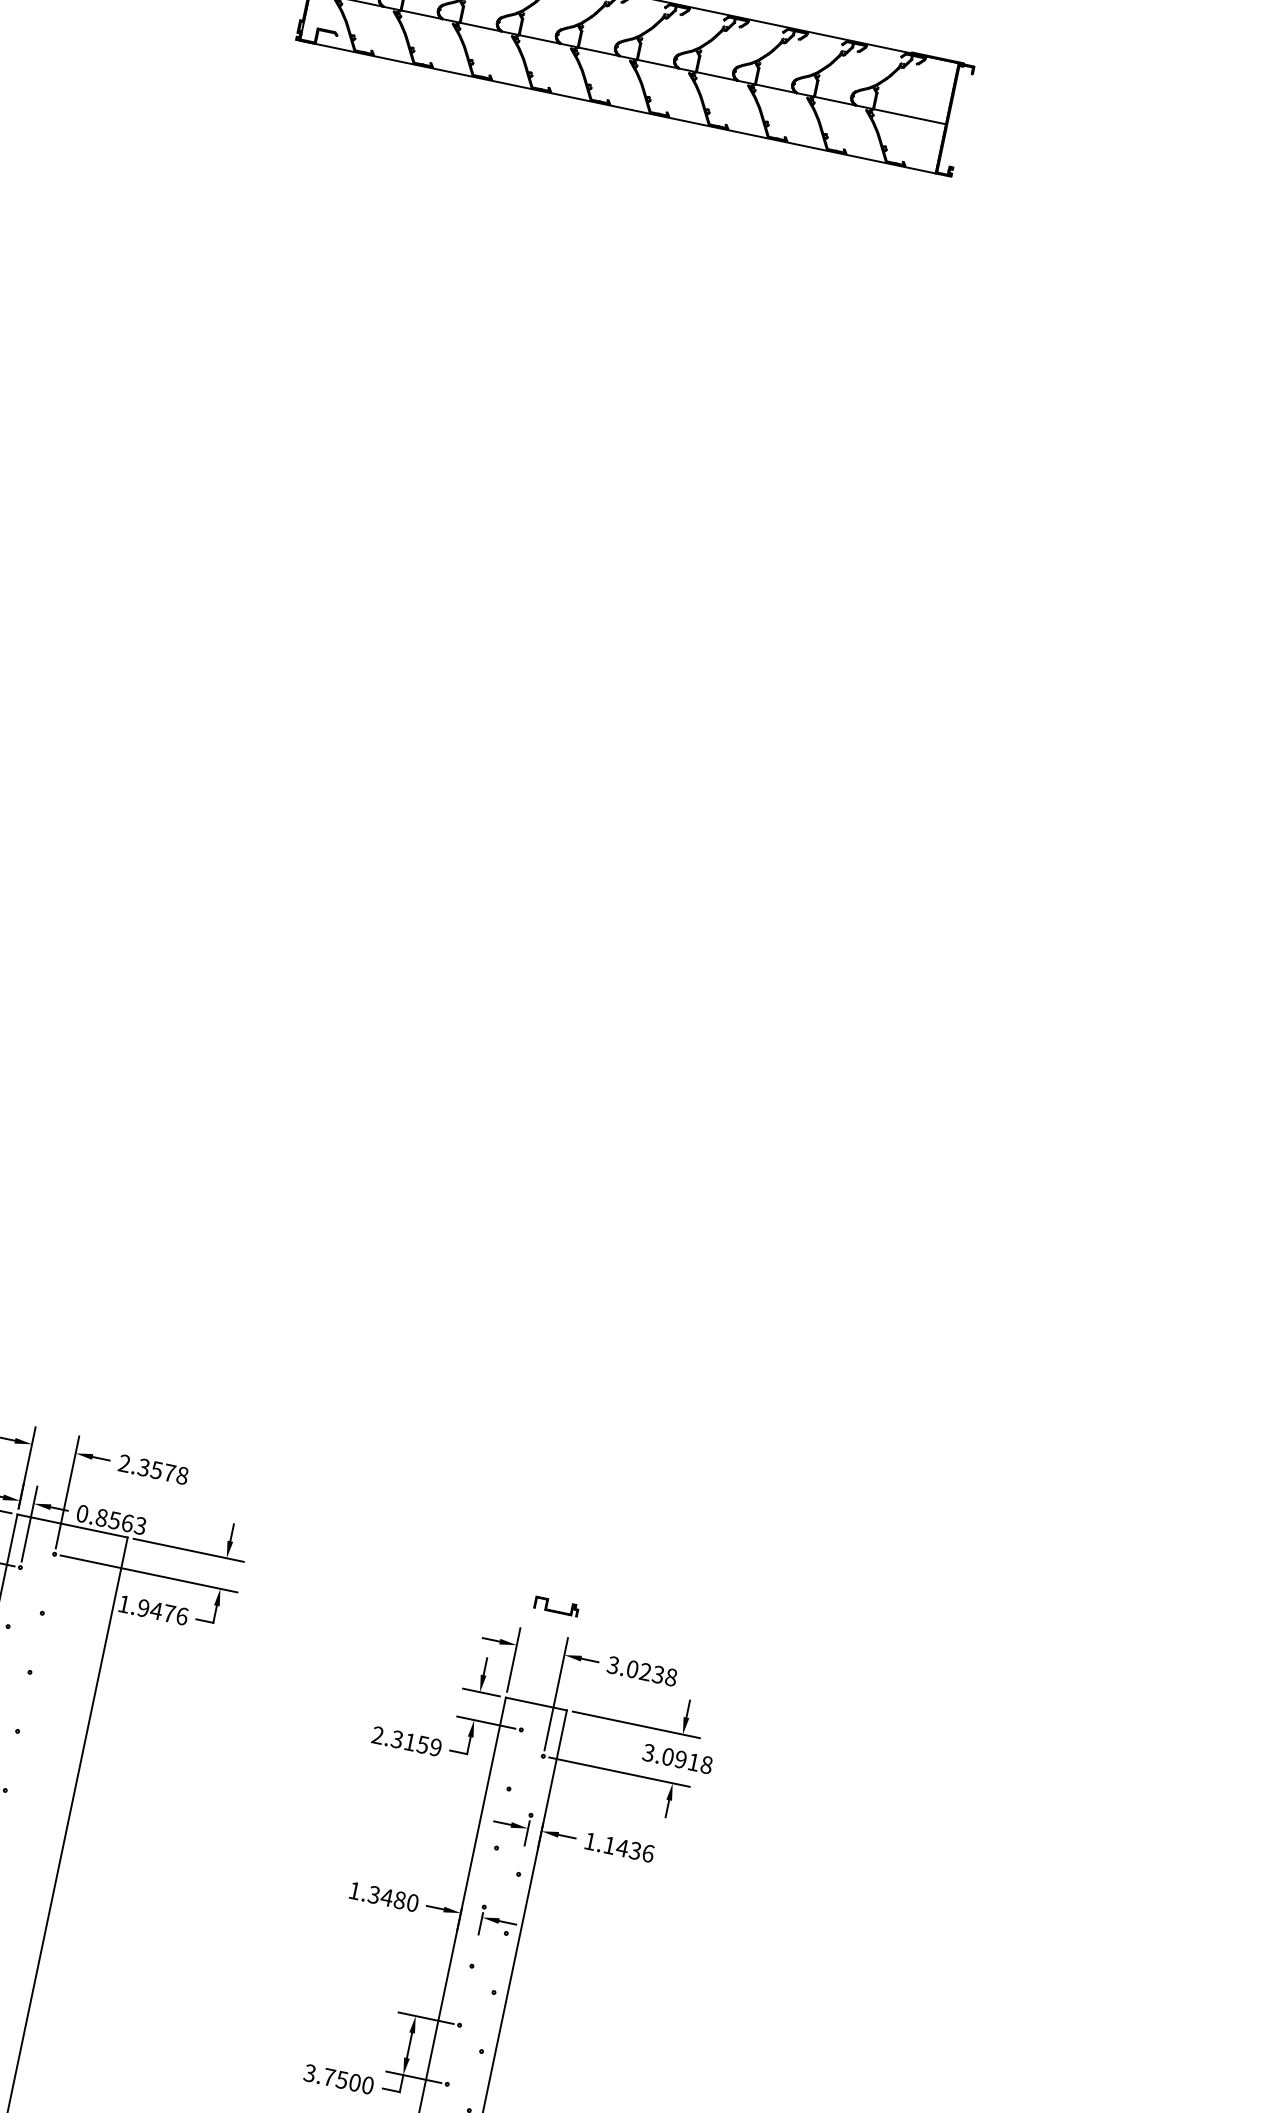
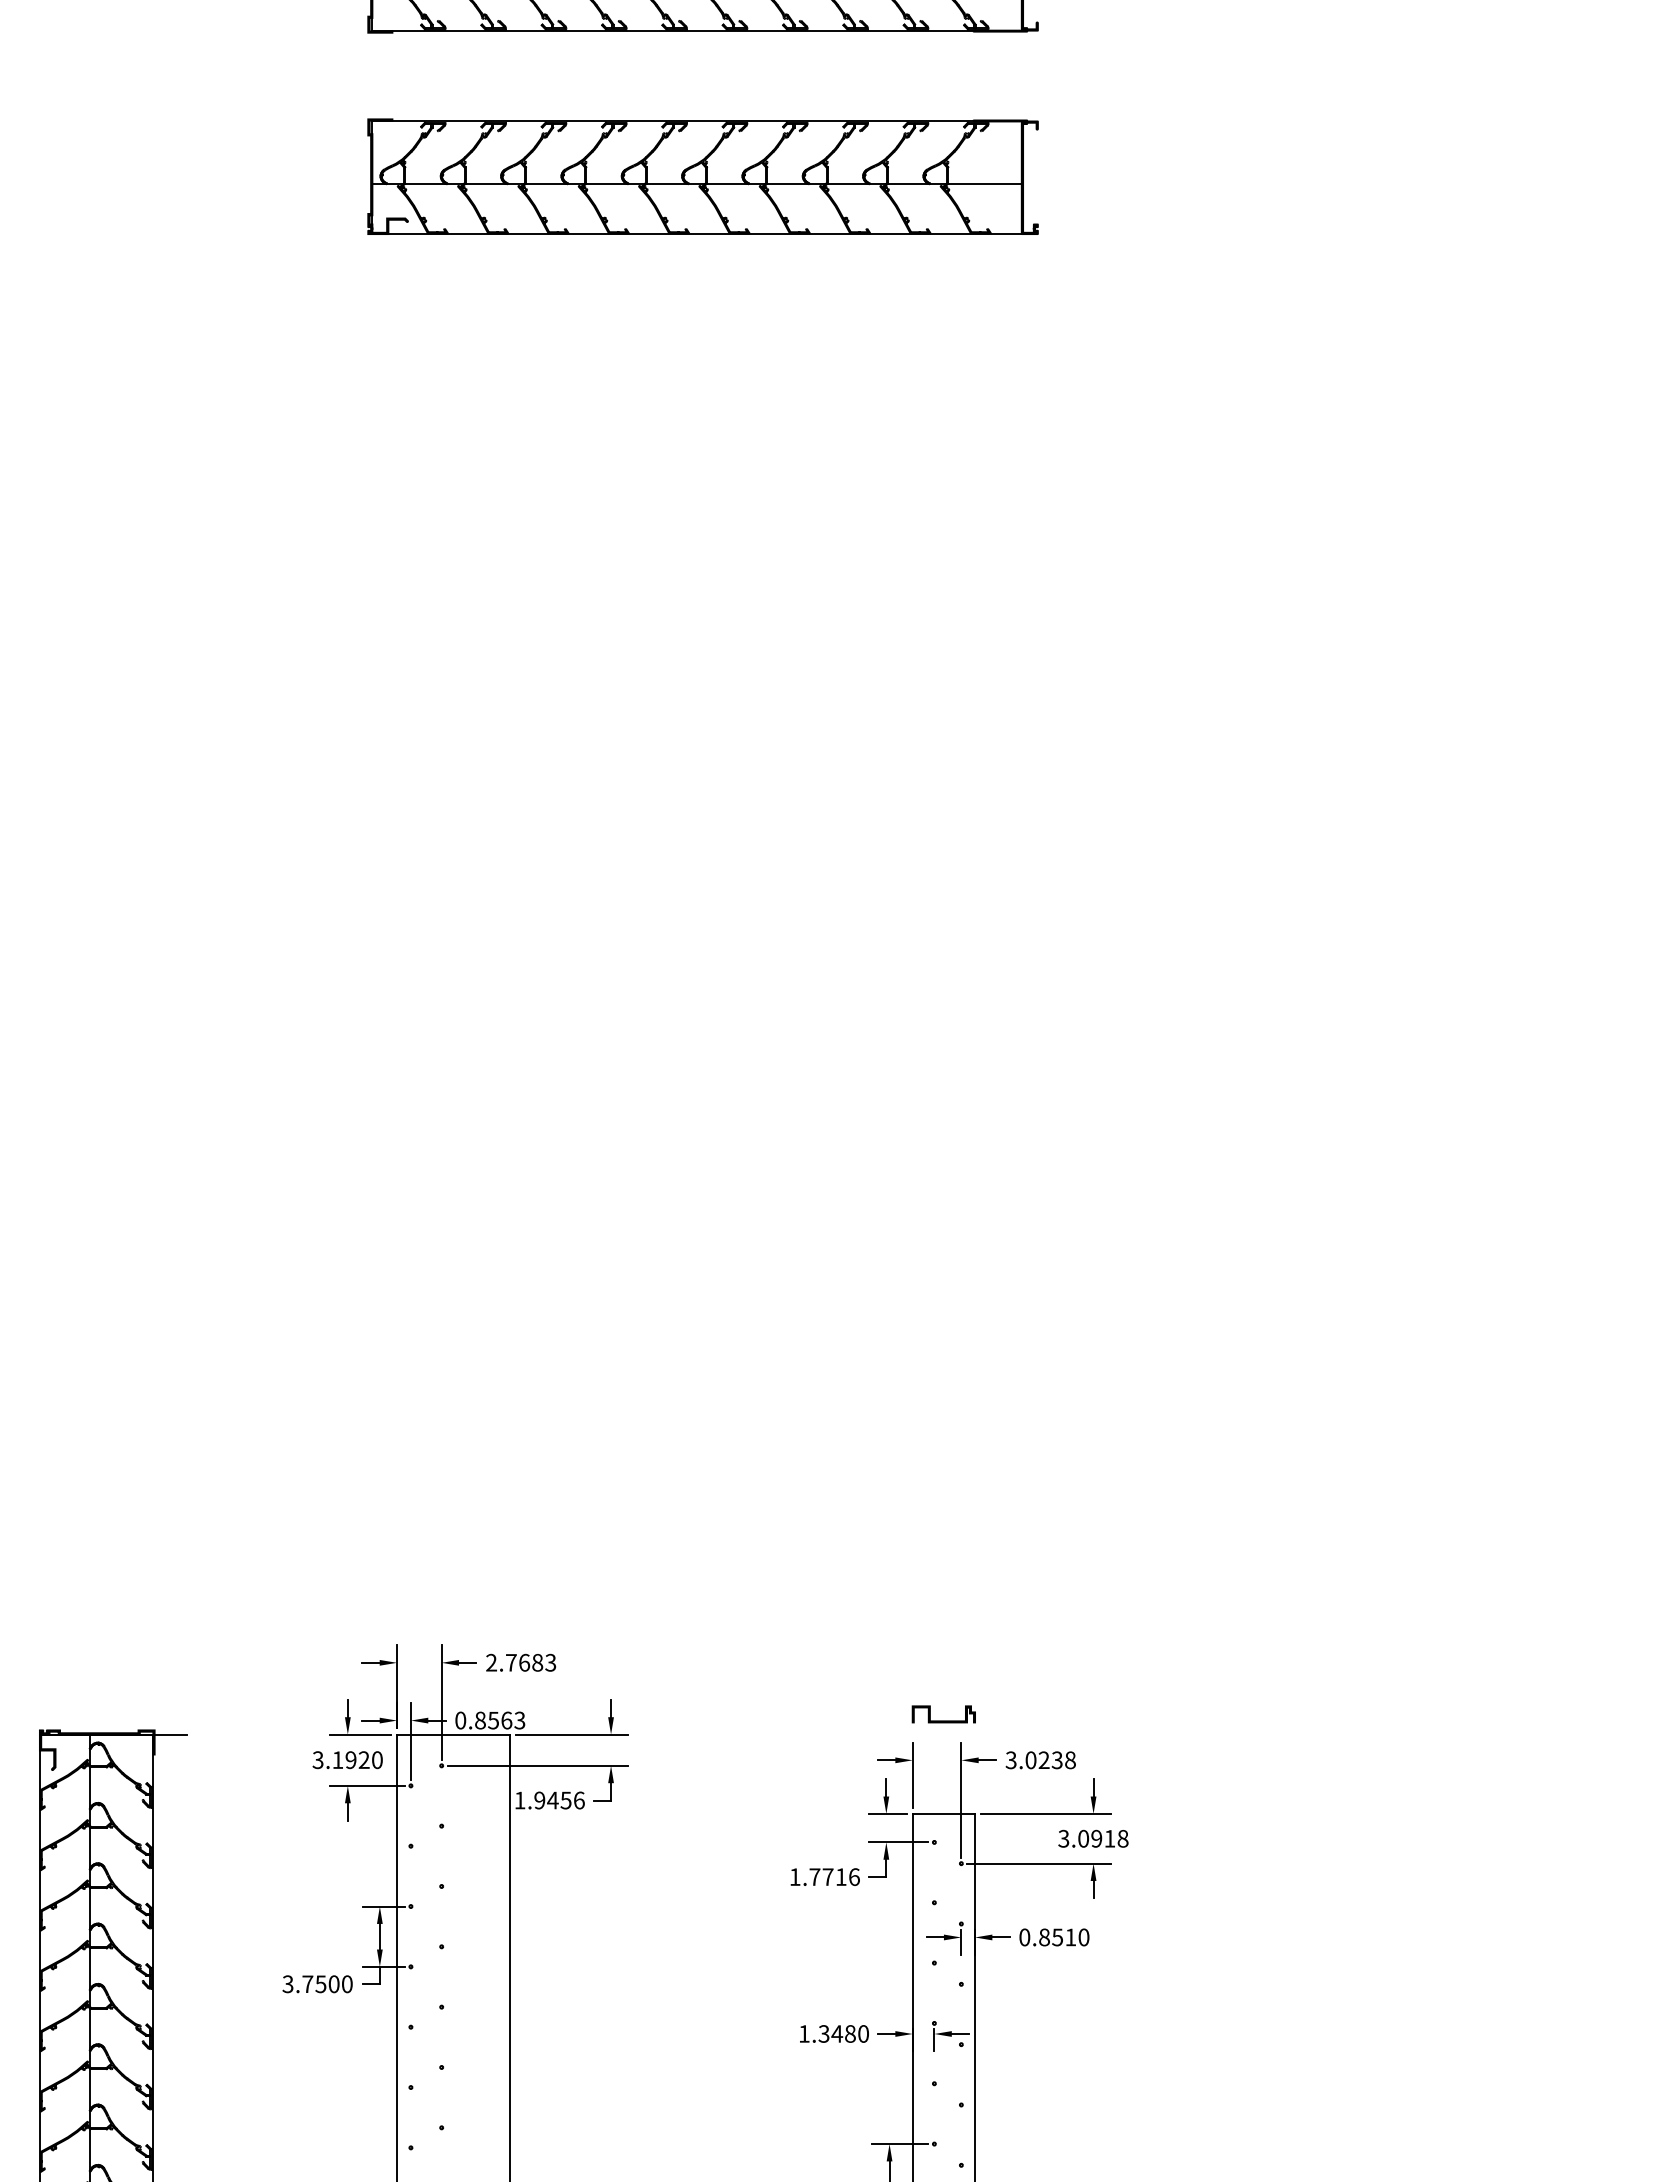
text: (162, 1471) -> (530, 1662), 2.3578 -> 2.7683
part: (556, 1606) -> (943, 1714), size x1.43
text: (168, 1613) -> (565, 1800), 1.9476 -> 1.9456
text: (406, 1741) -> (824, 1877), 2.3159 -> 1.7716
text: (619, 1847) -> (1054, 1937), 1.1436 -> 0.8510

